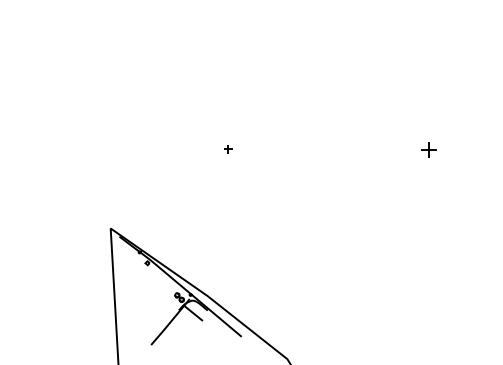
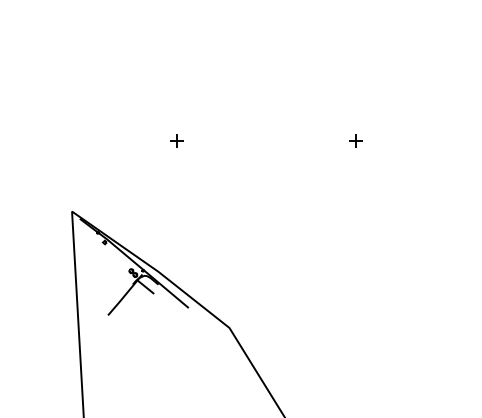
part: (227, 148) -> (176, 140), size x1.67

